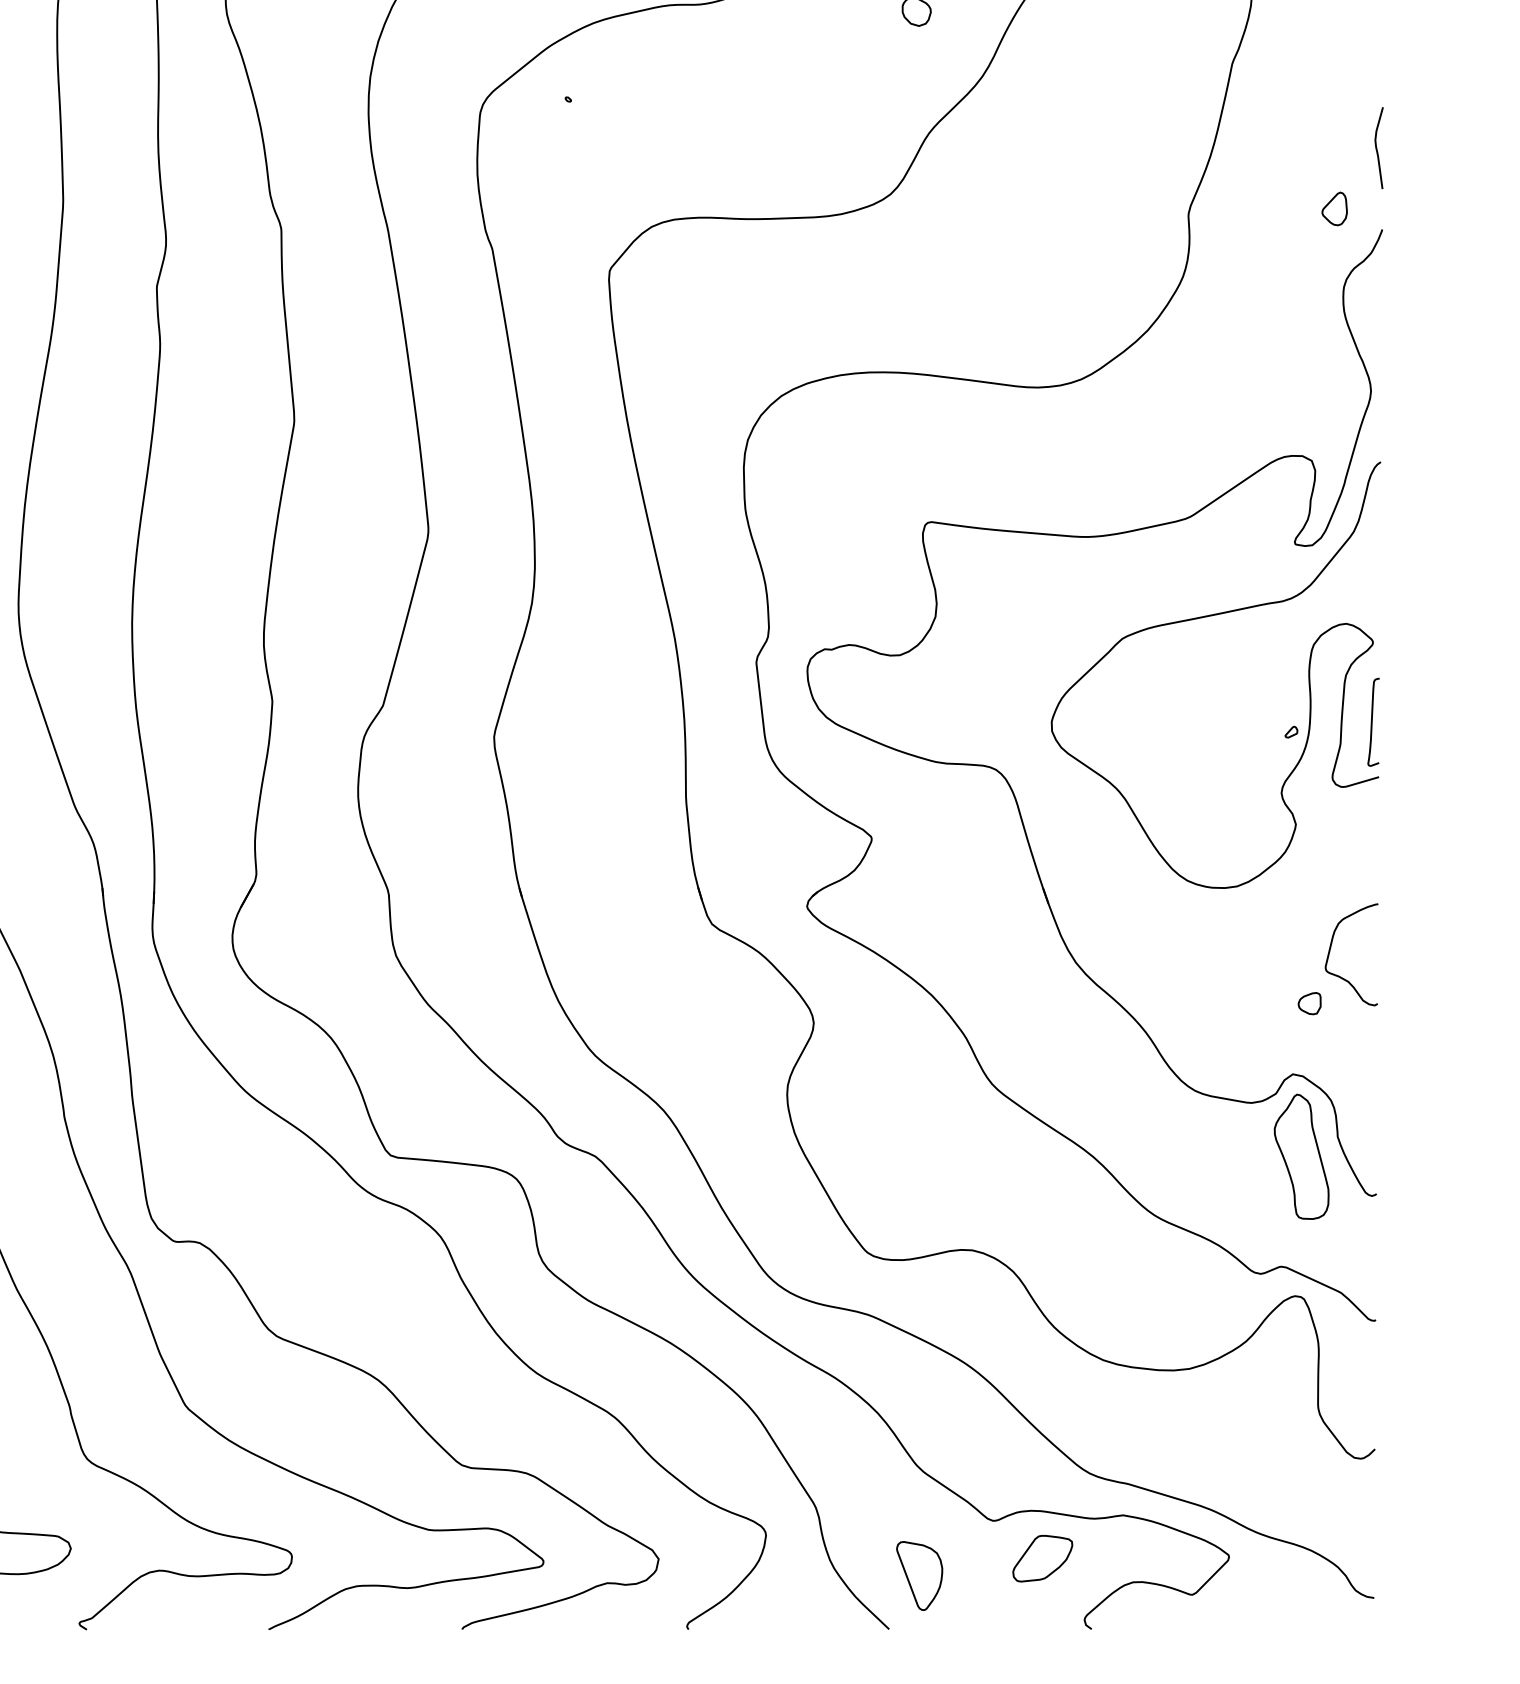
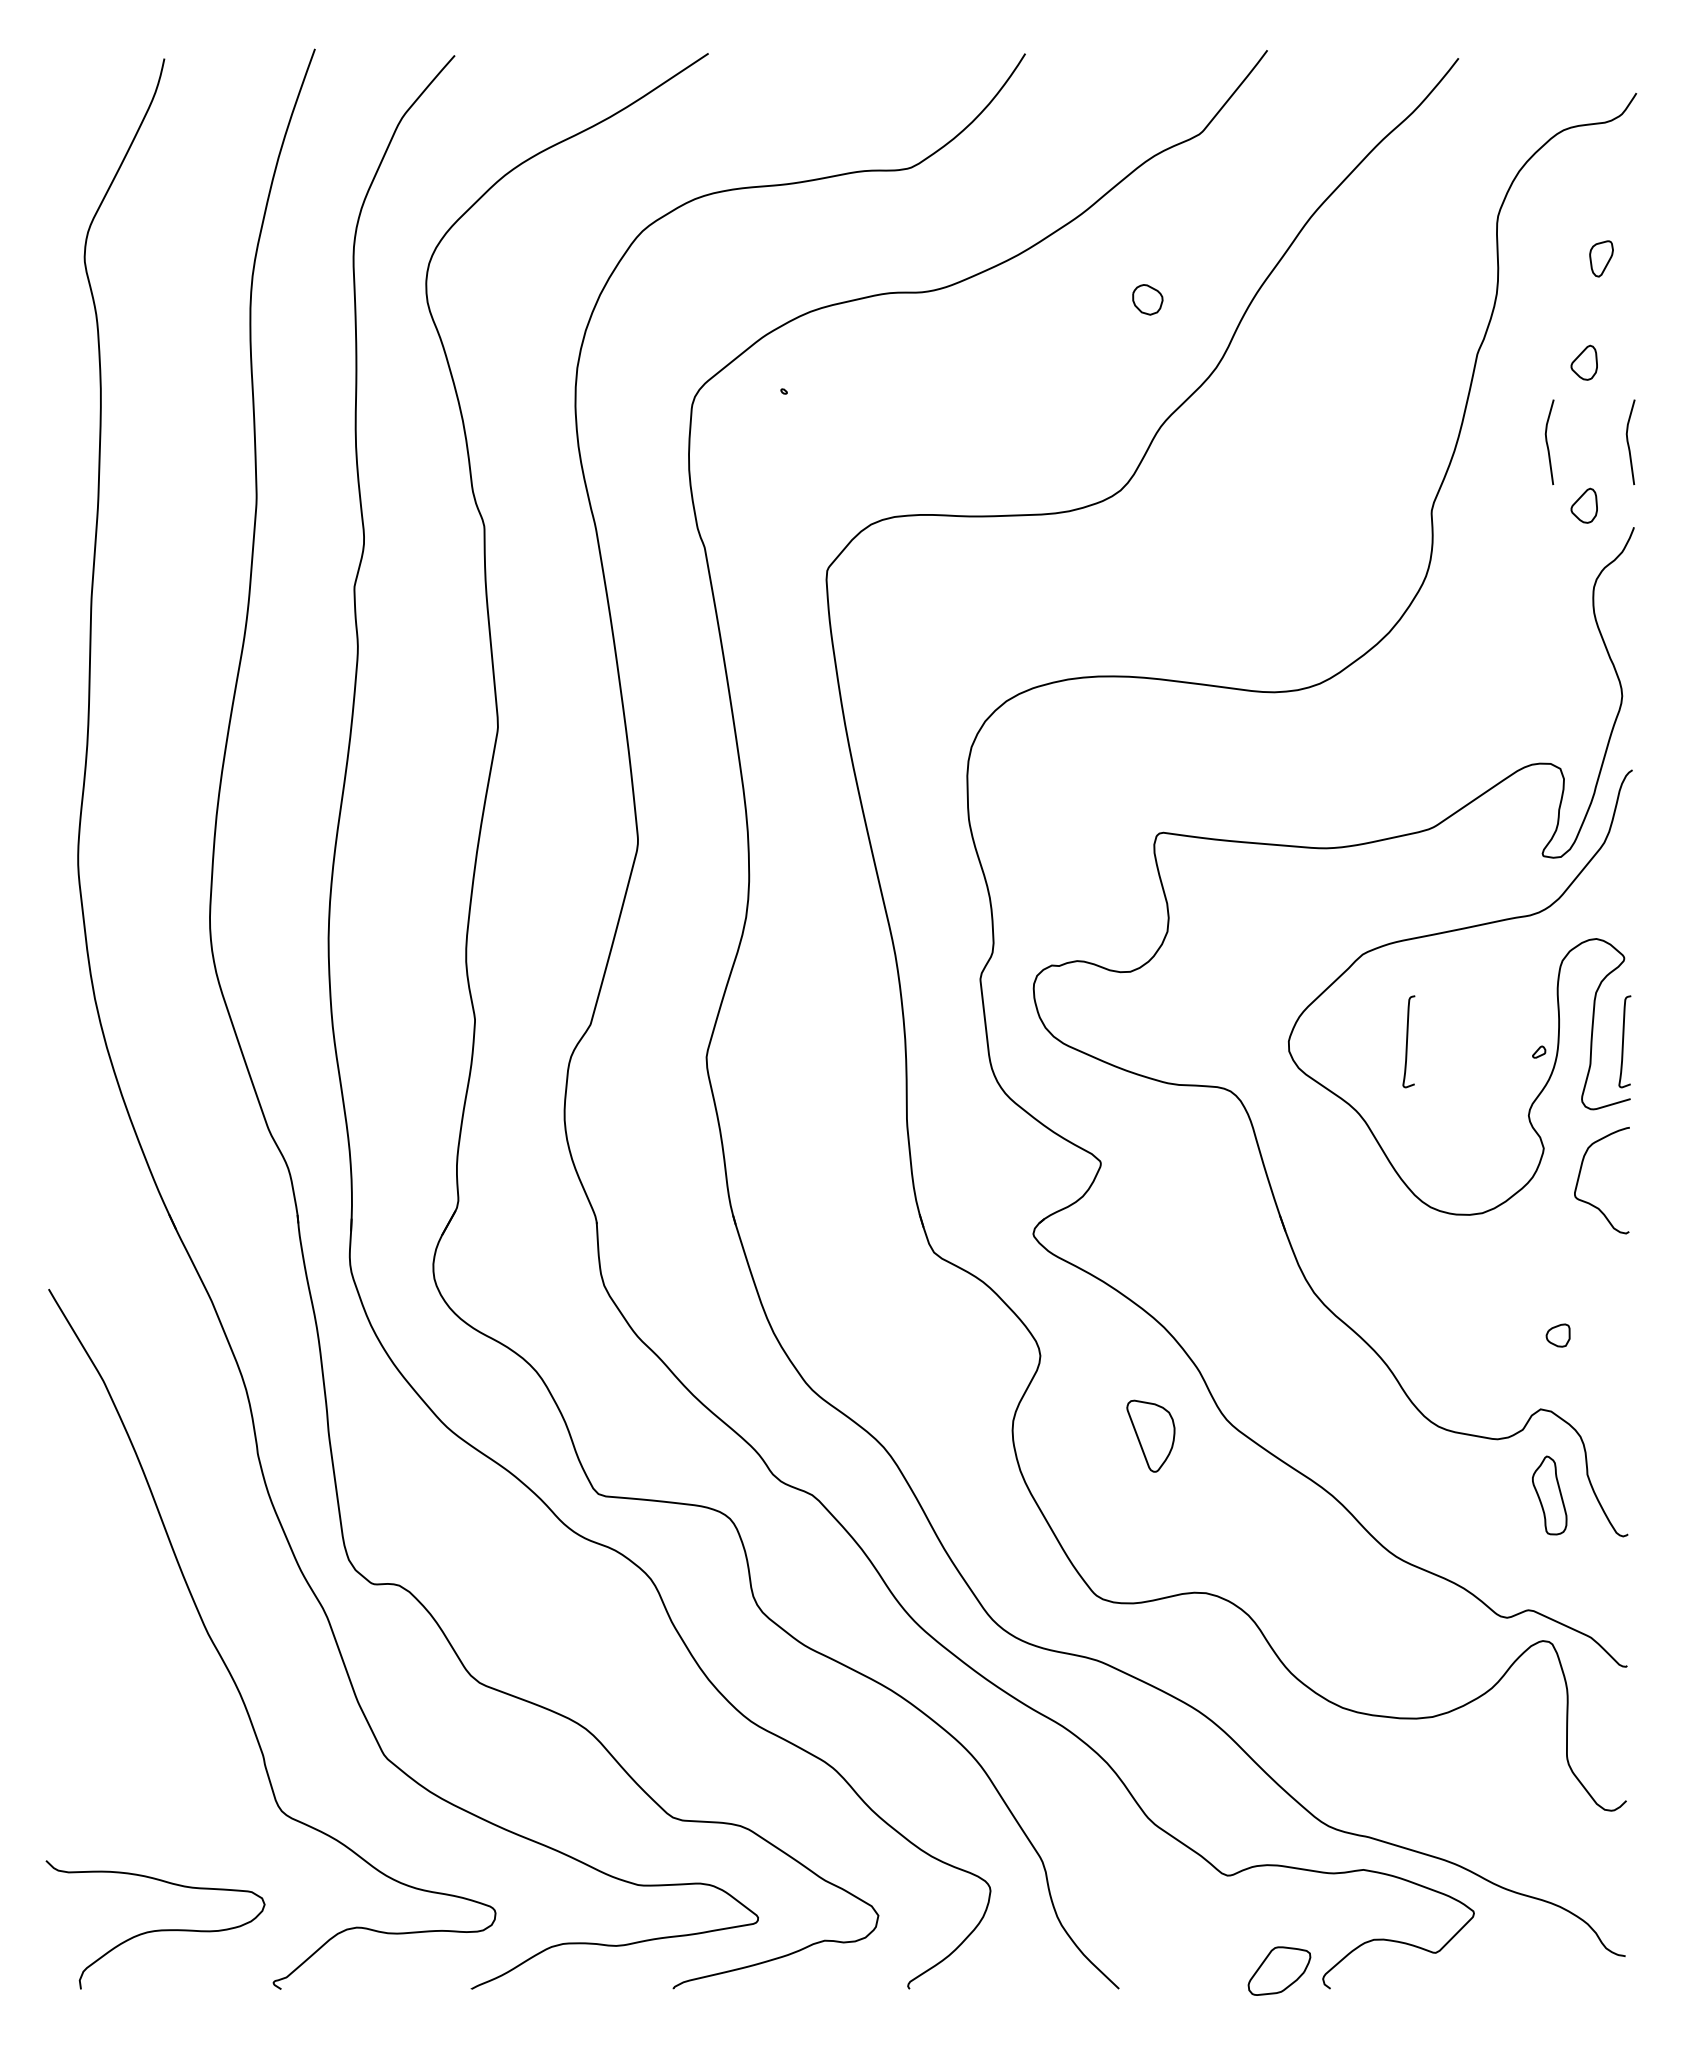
part: (1333, 71) -> (1583, 362), added
curve: (1299, 148) -> (1547, 442), added
curve: (1165, 721) -> (1407, 1041), added
curve: (1331, 948) -> (1580, 1174), moved
part: (1301, 1156) -> (1549, 1495), size x0.6
part: (1042, 1558) -> (1279, 1970), moved
part: (919, 1575) -> (1150, 1435), moved

